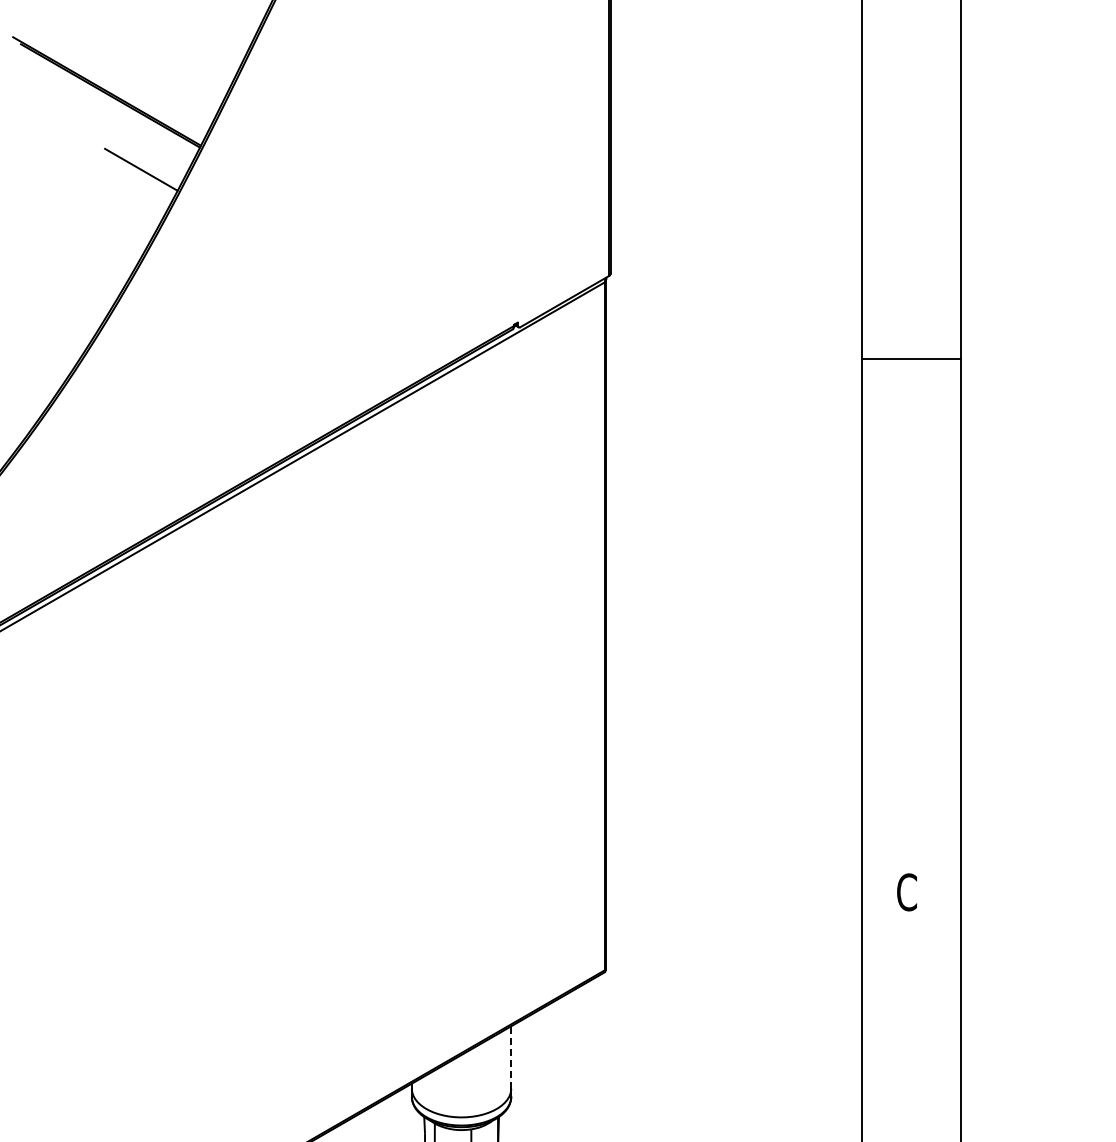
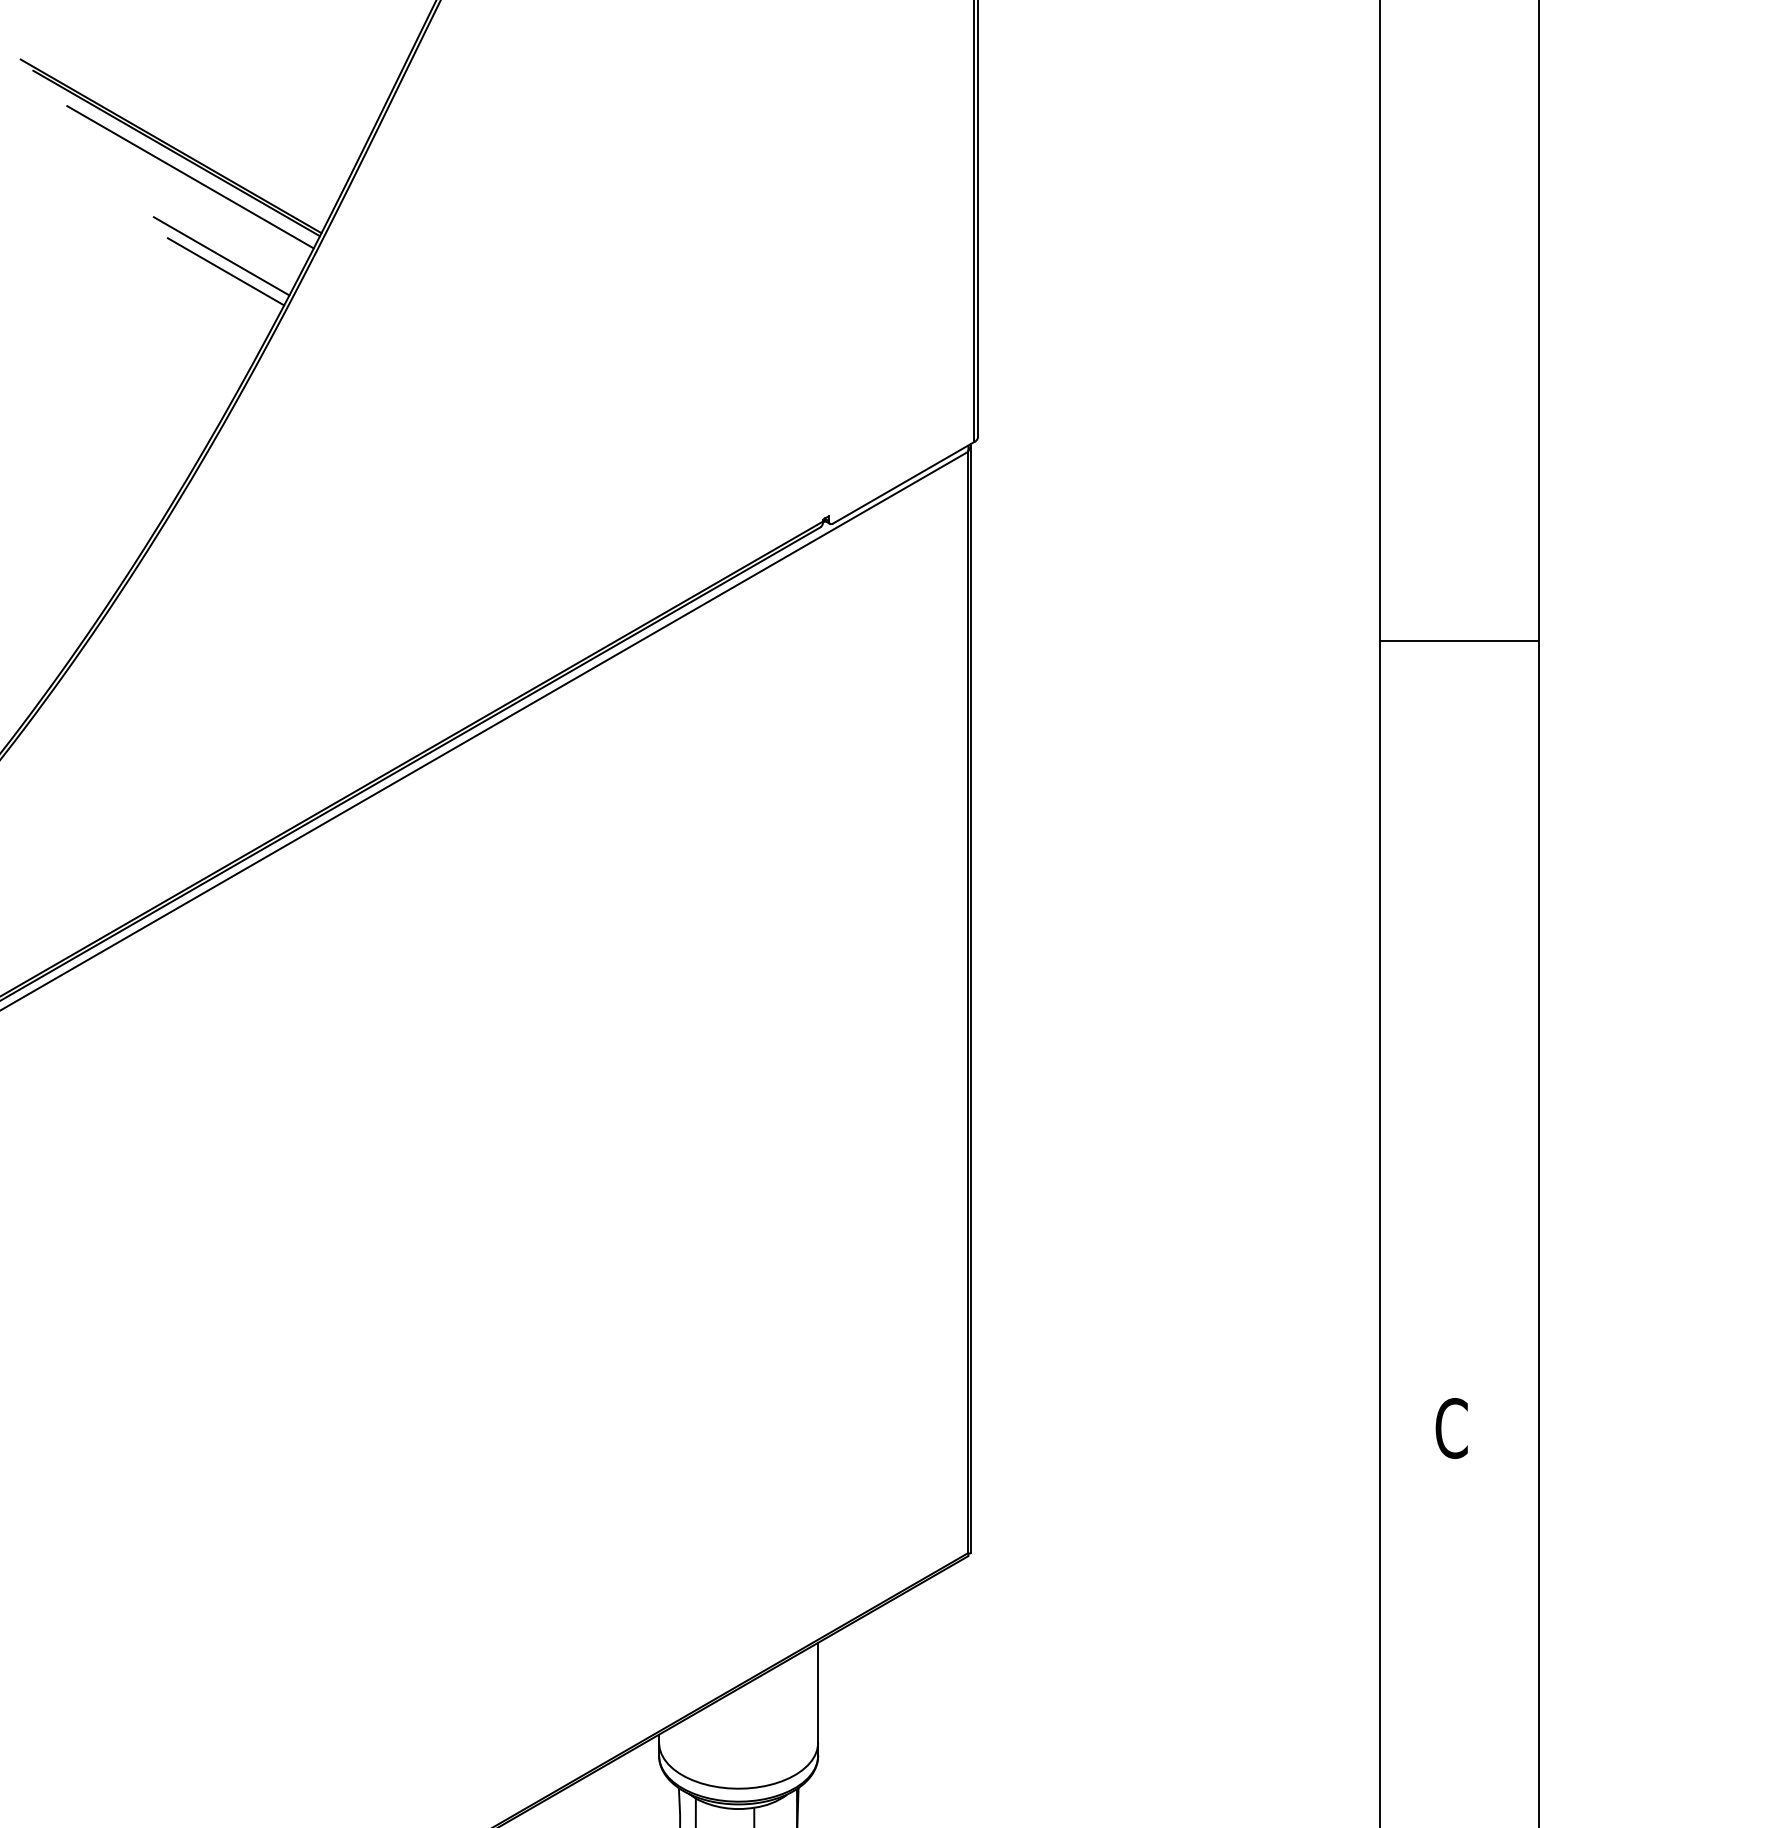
line: (119, 110) -> (191, 176), added
line: (138, 159) -> (221, 255), added
line: (911, 359) -> (1458, 641), moved
line: (511, 1057) -> (818, 1692), dashed -> solid

